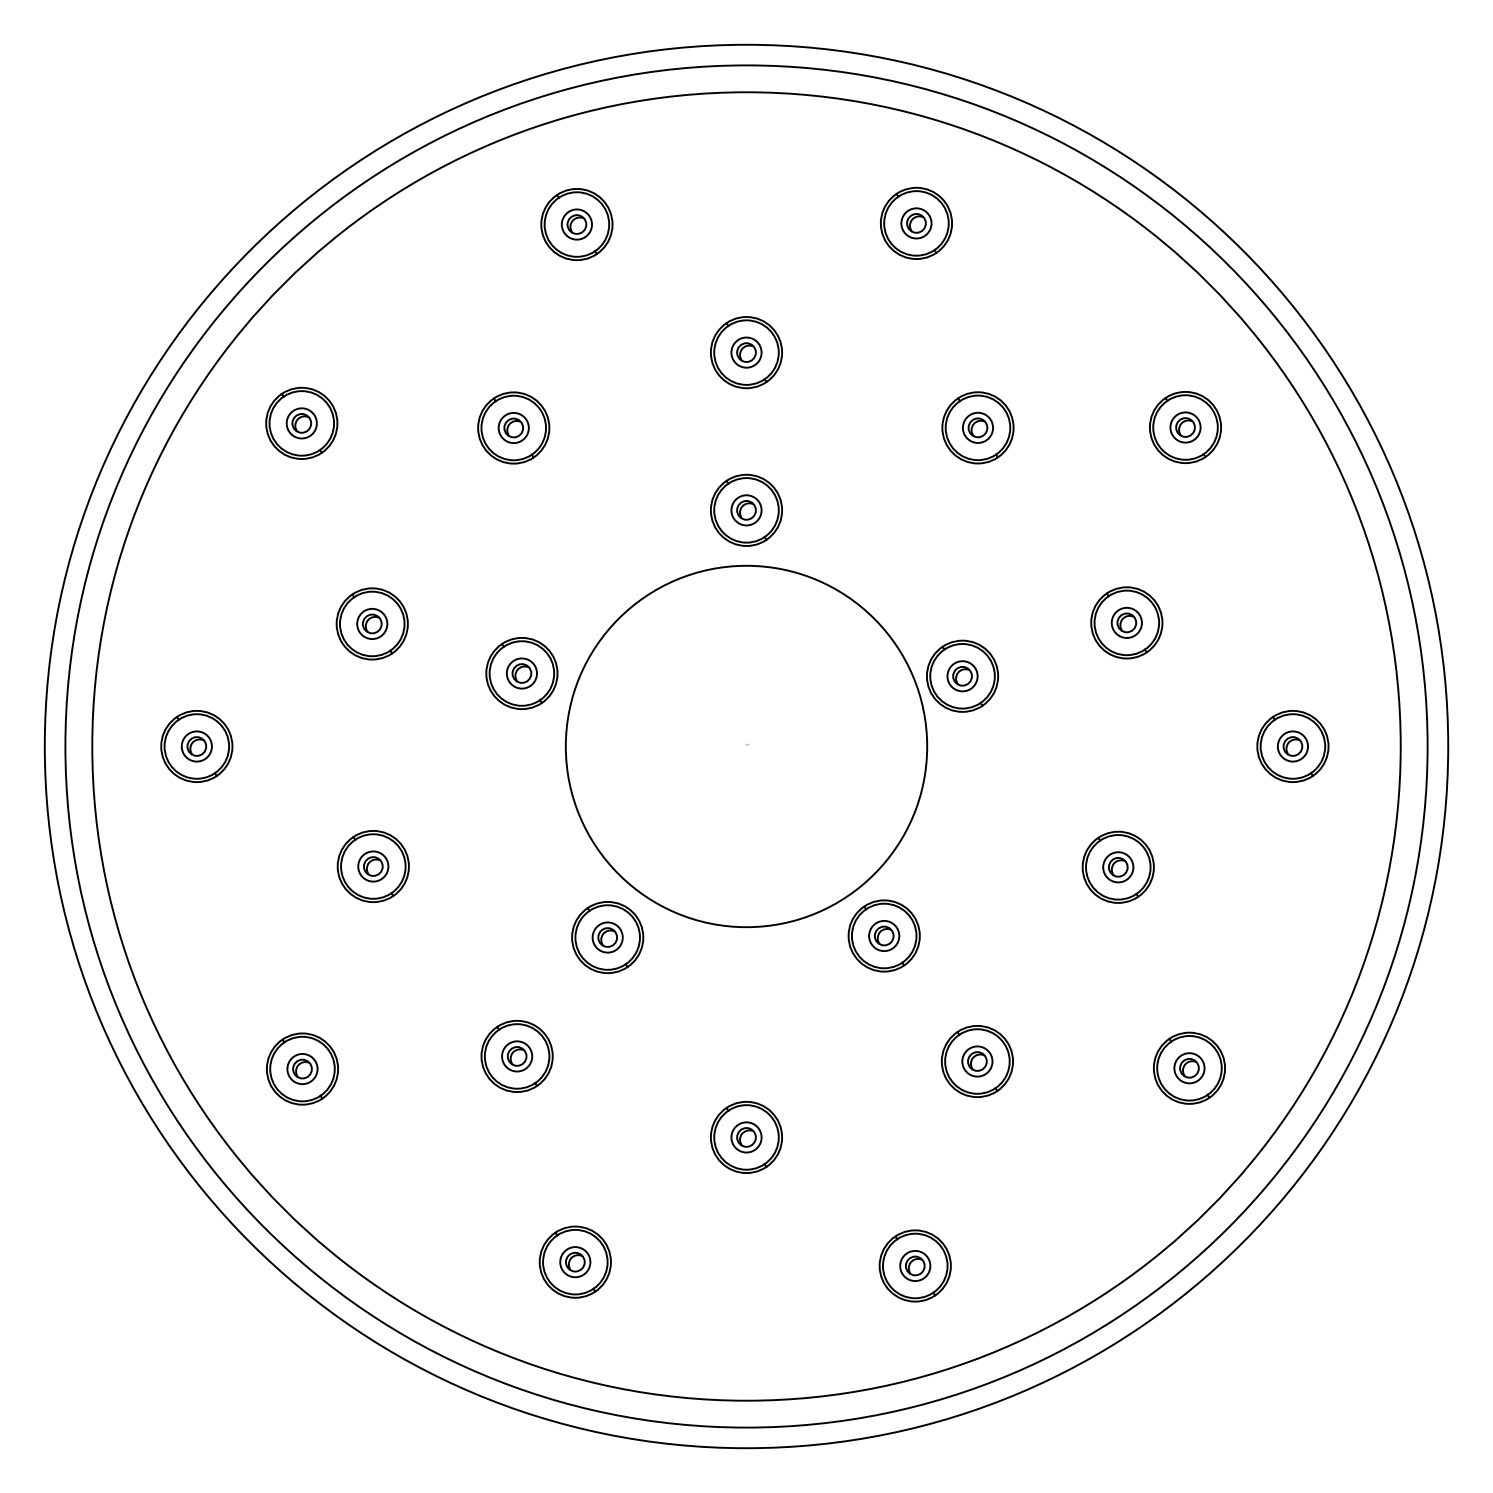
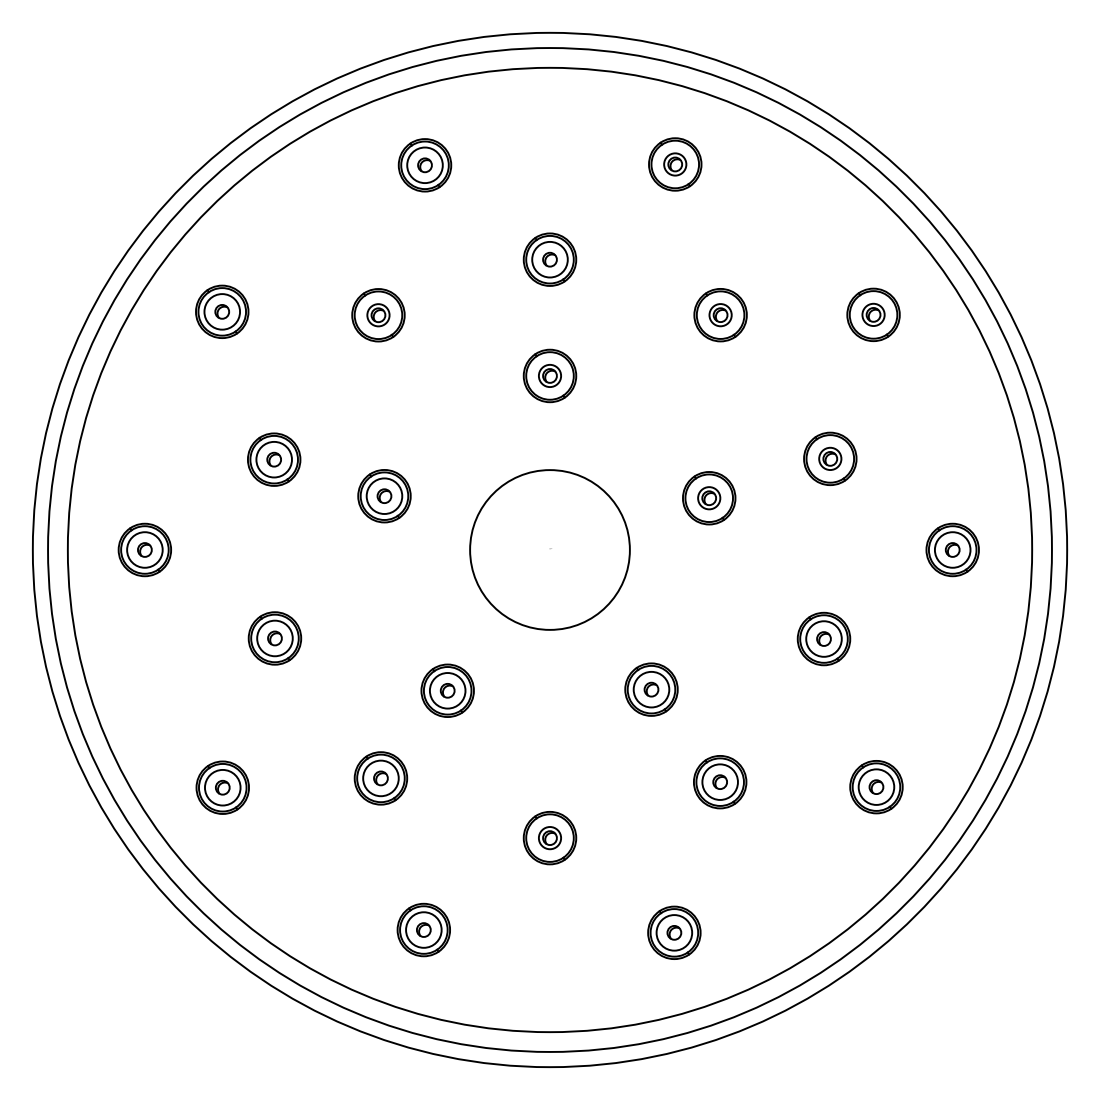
circle: (576, 224) -> (424, 165), size x1.6
circle: (746, 352) -> (550, 259), size x1.6
circle: (301, 423) -> (222, 311), size x1.6
circle: (372, 623) -> (274, 459), size x1.6
circle: (521, 673) -> (384, 496), size x1.6
circle: (196, 746) -> (144, 550), size x1.6
circle: (746, 746) -> (550, 550), size x0.6
circle: (1292, 746) -> (952, 550), size x1.6
circle: (373, 866) -> (275, 638), size x1.6
circle: (1118, 867) -> (824, 639), size x1.6
circle: (884, 935) -> (651, 689), size x1.6
circle: (607, 937) -> (447, 690), size x1.6
circle: (517, 1056) -> (381, 778), size x1.6
circle: (977, 1061) -> (720, 782), size x1.6
circle: (302, 1068) -> (222, 787), size x1.6
circle: (1189, 1068) -> (876, 787), size x1.6
circle: (575, 1262) -> (423, 930), size x1.6
circle: (915, 1265) -> (674, 932), size x1.6

